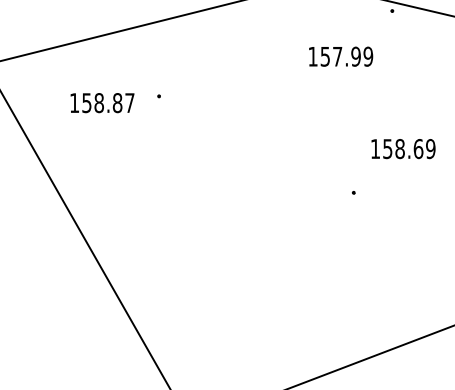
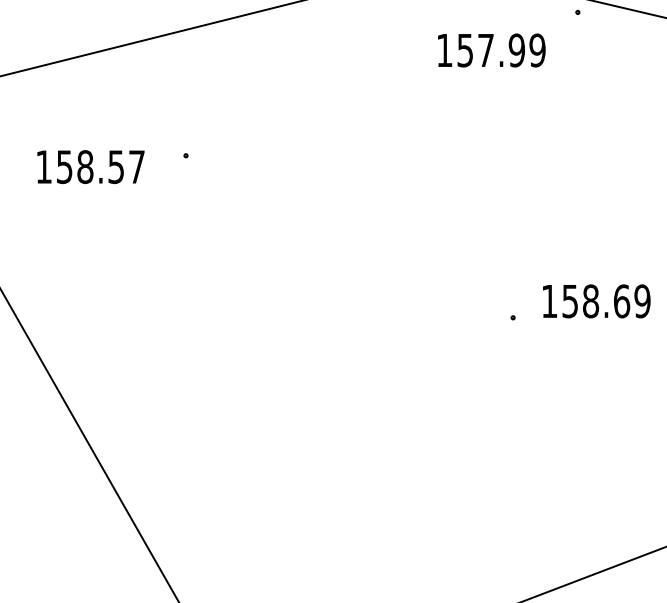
text: (341, 56) -> (492, 50), moved
text: (117, 103) -> (116, 167), 158.87 -> 158.57
text: (403, 149) -> (596, 302), moved

